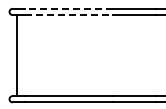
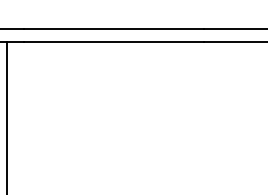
line: (69, 8) -> (114, 28), dashed -> solid
line: (69, 15) -> (114, 43), dashed -> solid

